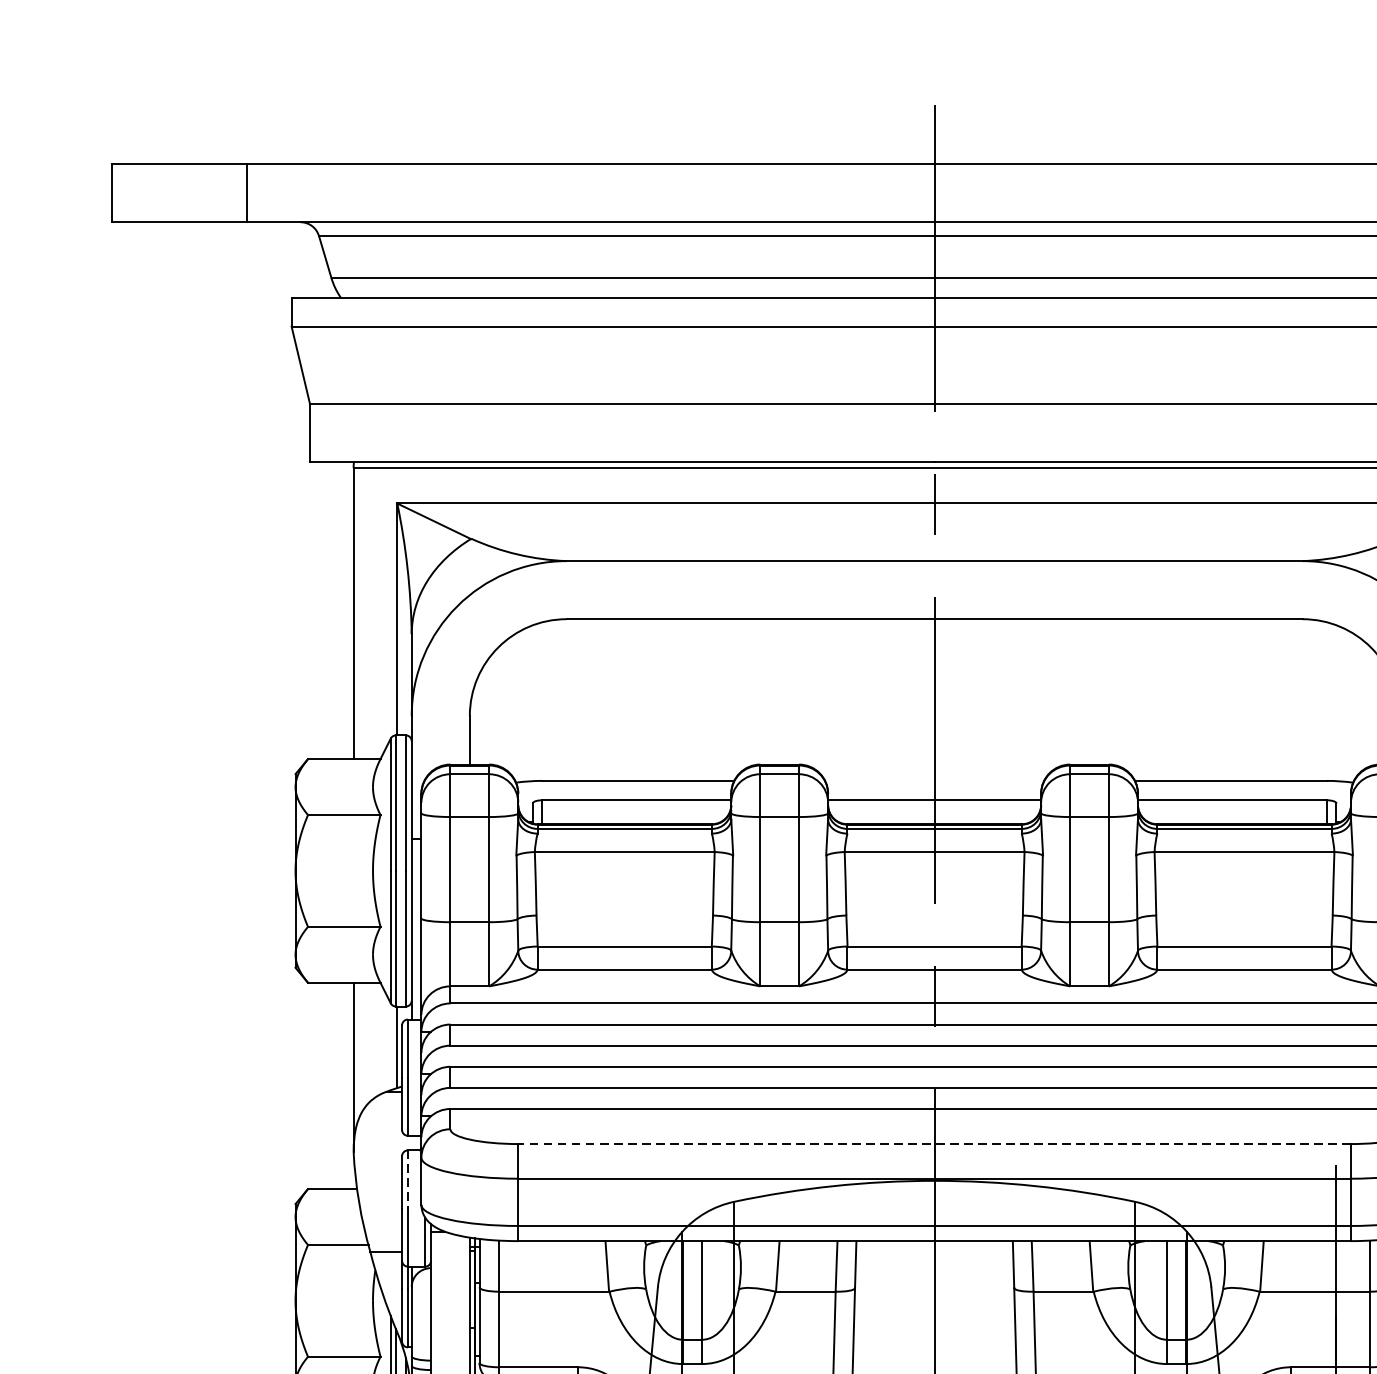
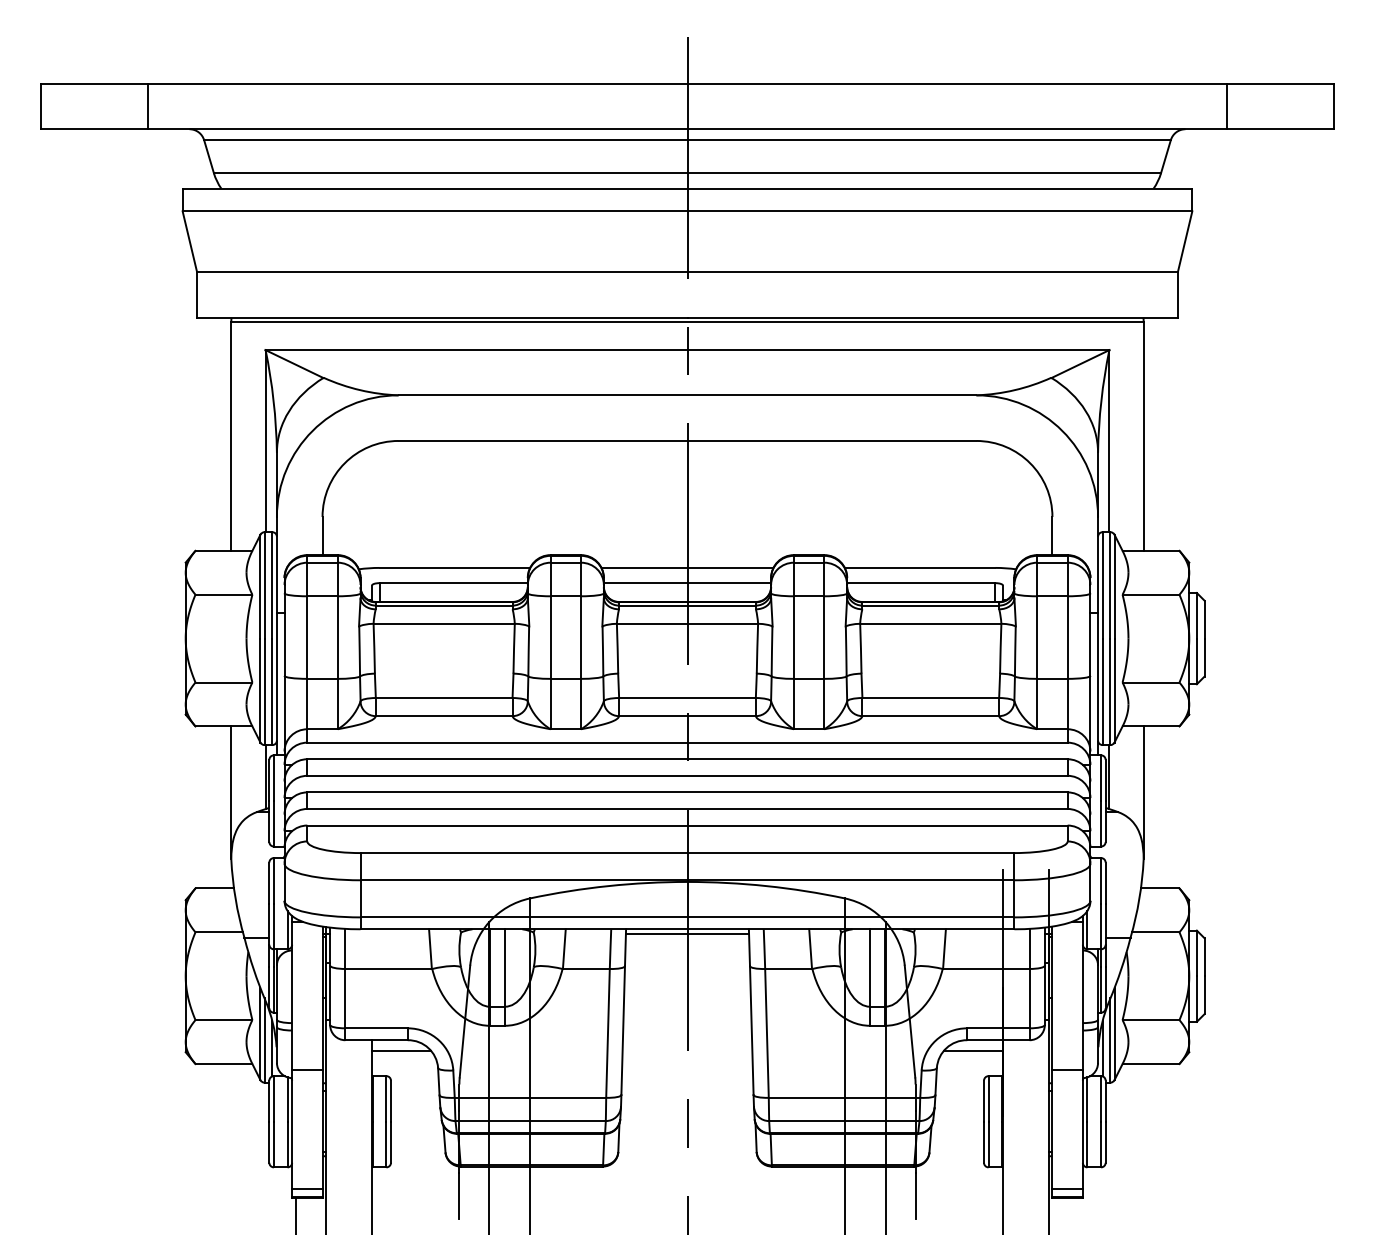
line: (934, 780) -> (687, 567), added
line: (934, 1144) -> (687, 853), dashed -> solid
line: (407, 1178) -> (273, 880), dashed -> solid
line: (934, 1247) -> (687, 934), added

